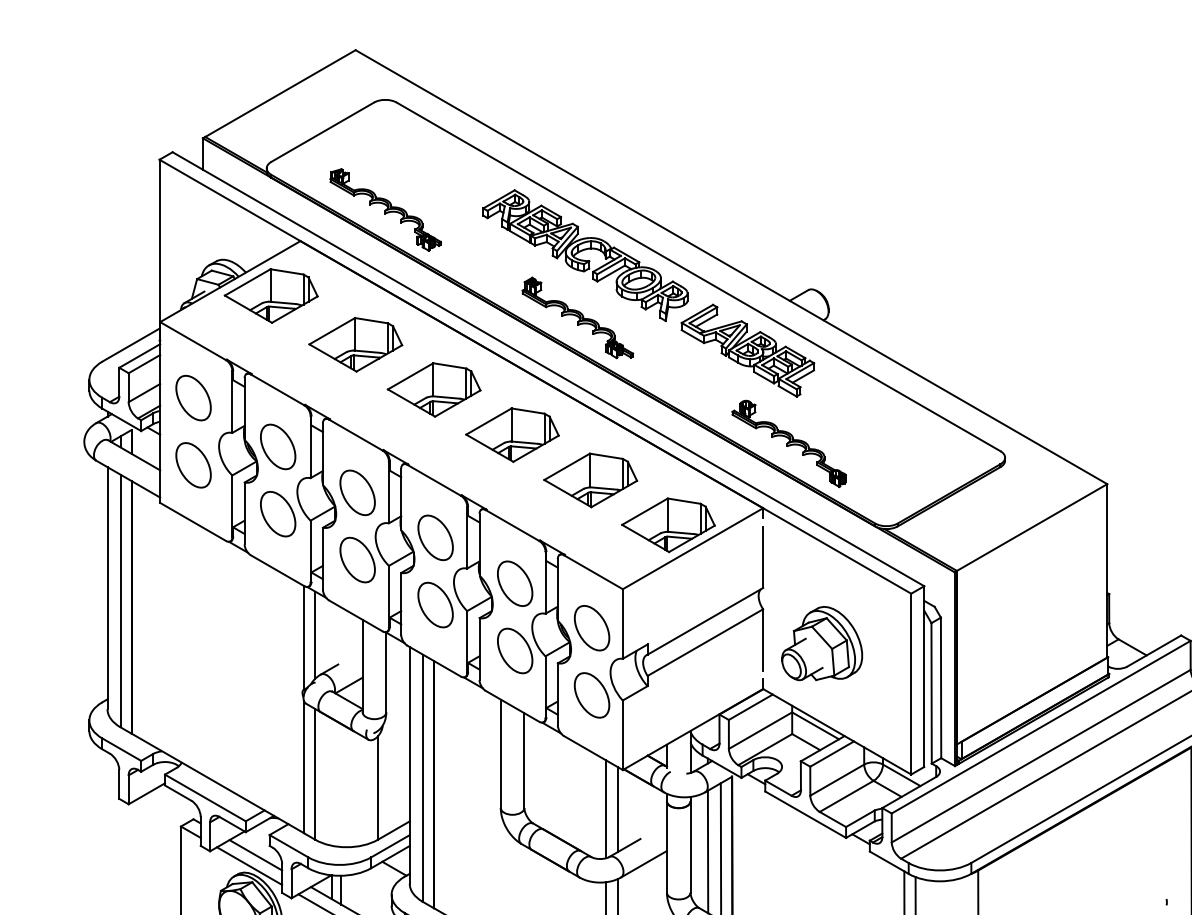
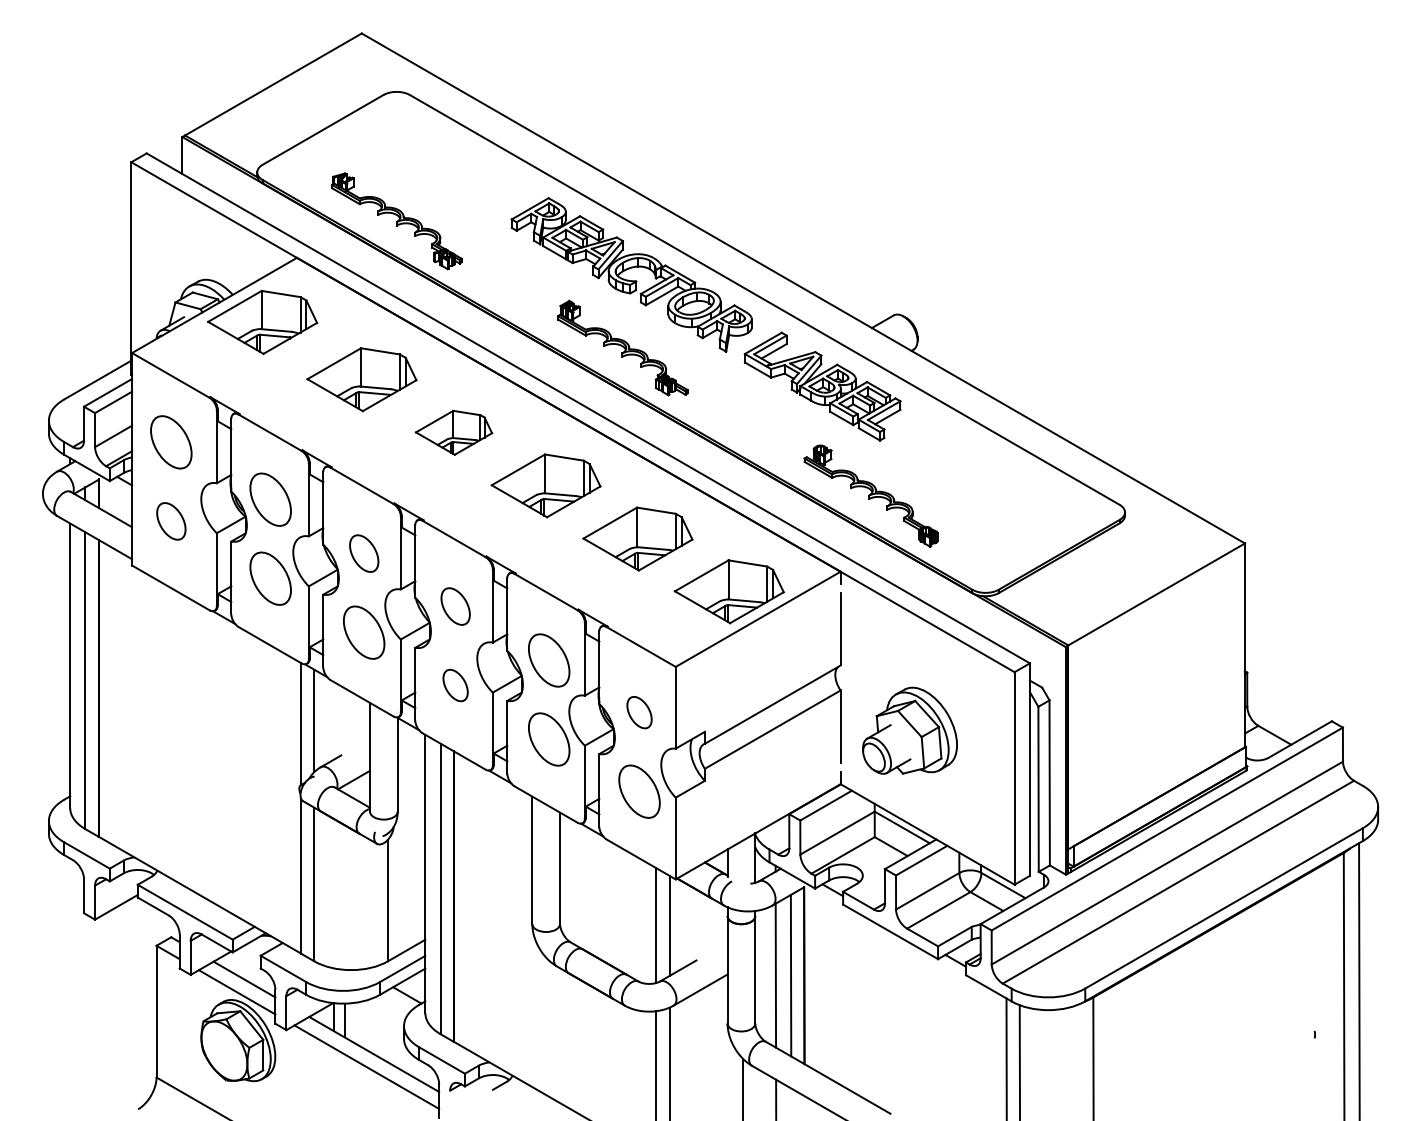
part: (433, 389) -> (453, 432), size x0.7
part: (193, 465) -> (171, 521), size x0.7
part: (357, 492) -> (364, 553), size x0.7
part: (435, 537) -> (455, 606), size x0.7
part: (435, 605) -> (455, 685), size x0.6
part: (592, 628) -> (639, 712), size x0.6

